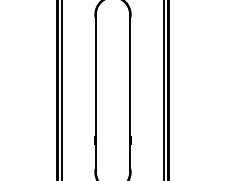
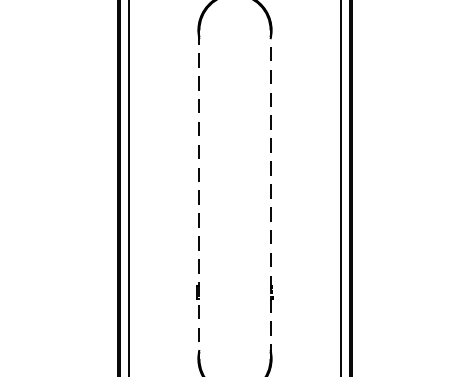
line: (95, 93) -> (198, 194), solid -> dashed
line: (130, 93) -> (271, 194), solid -> dashed

